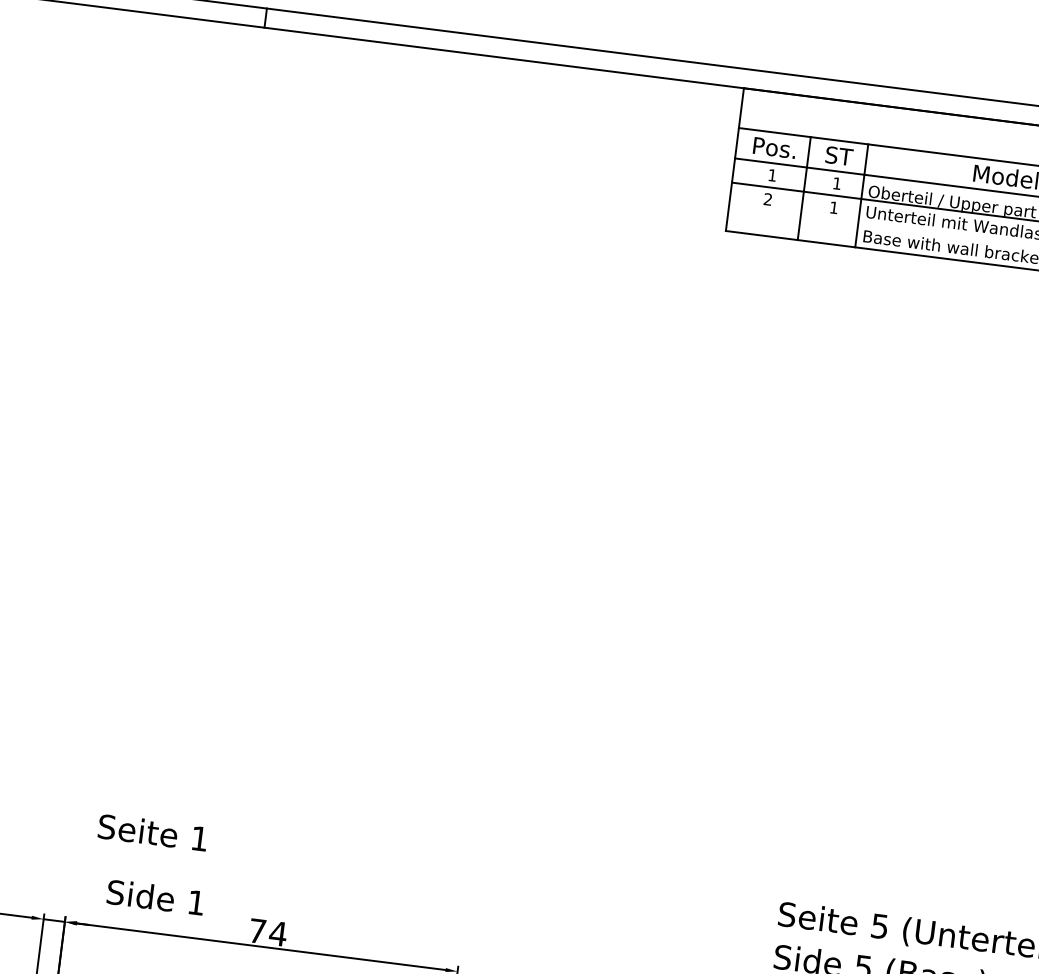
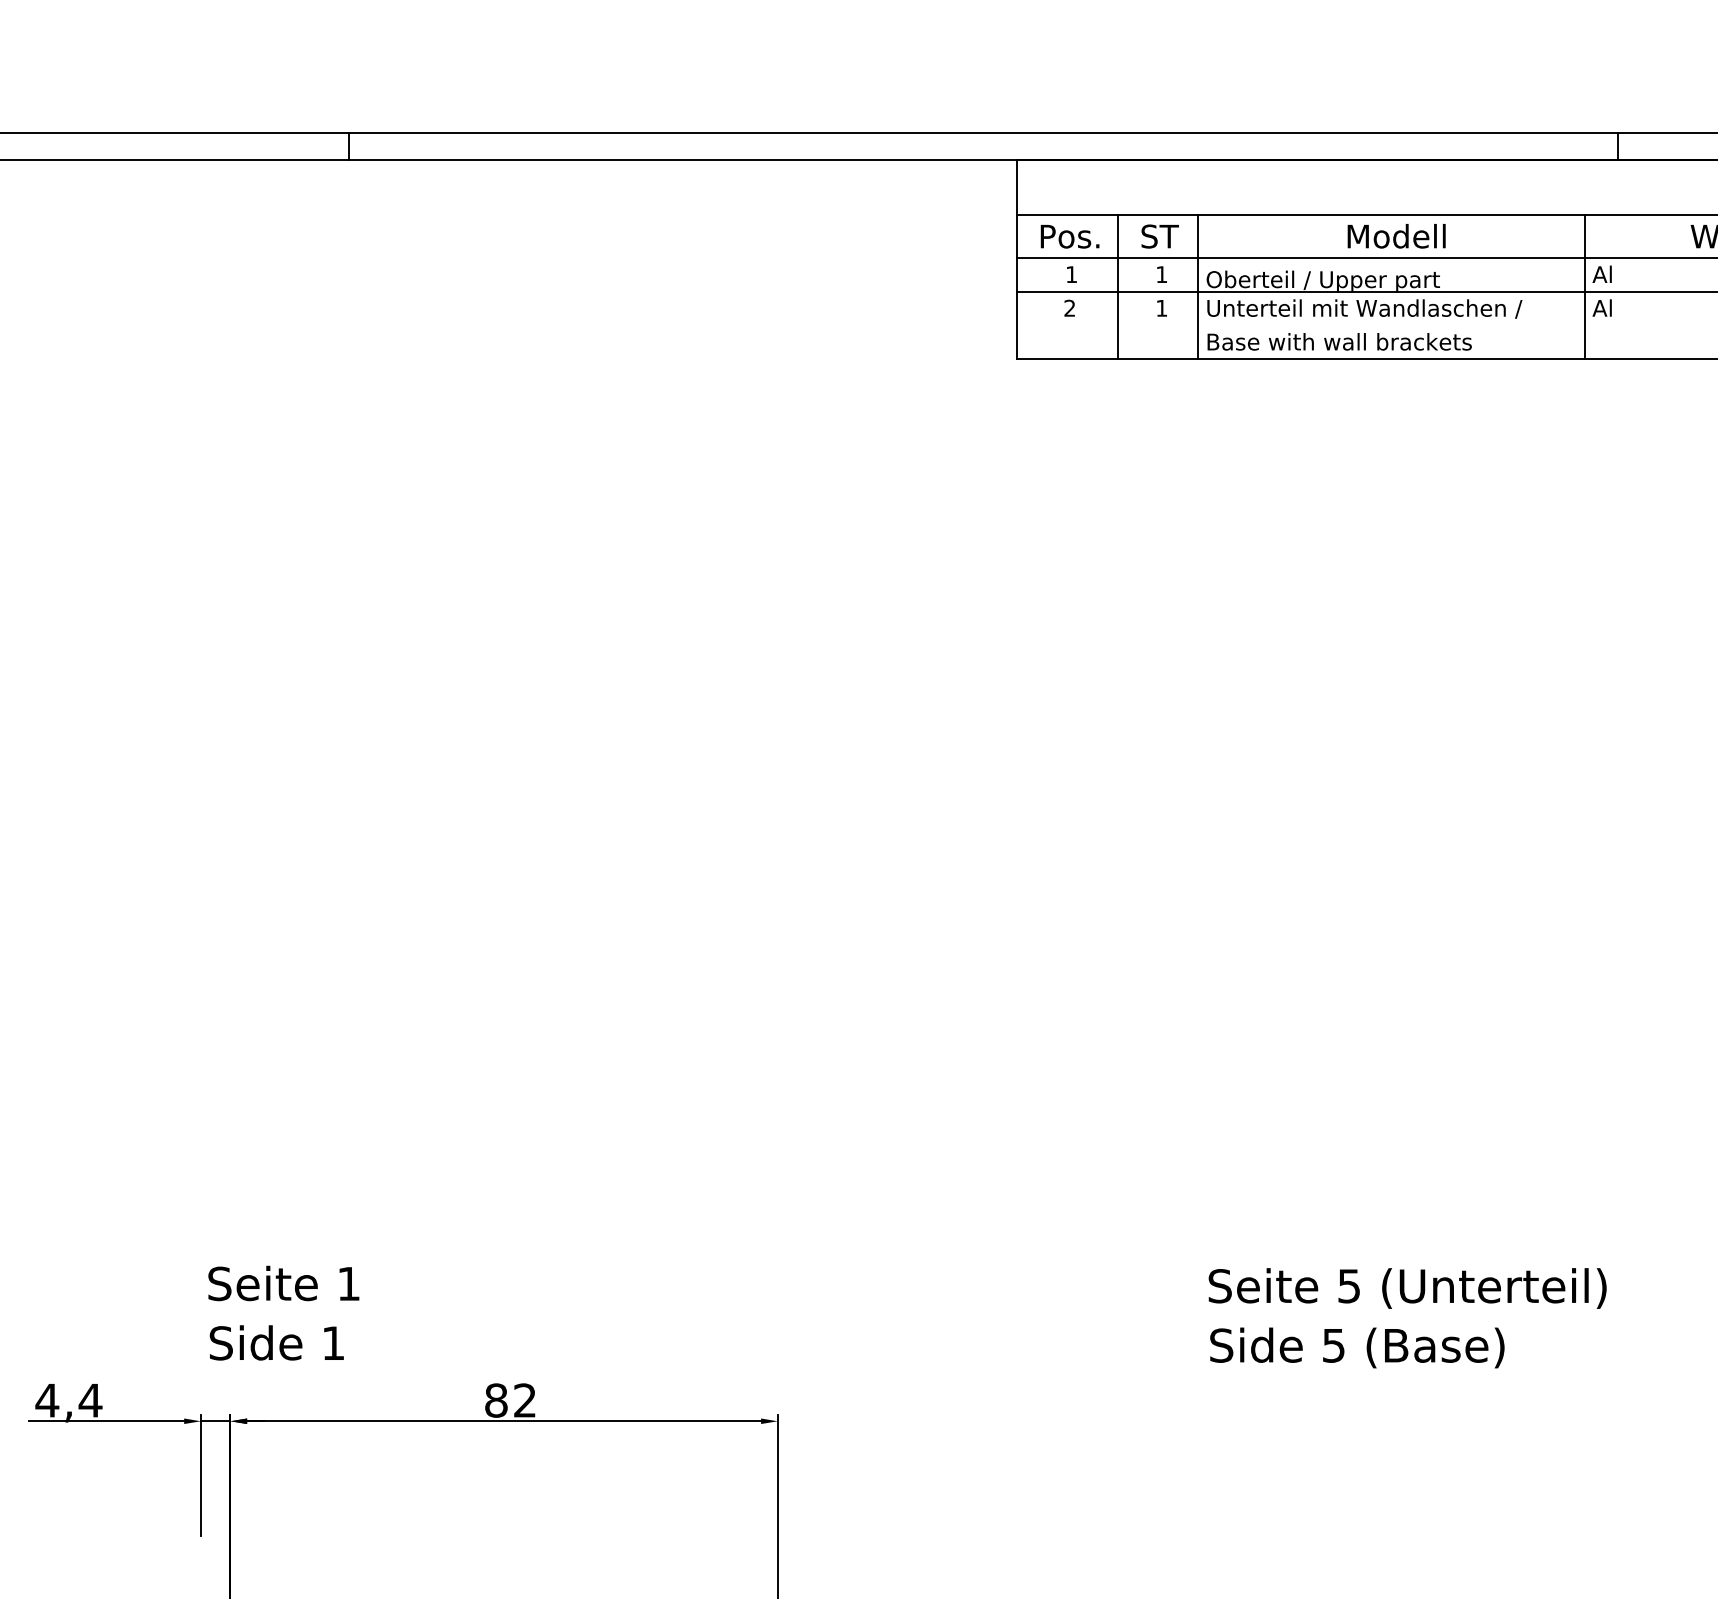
text: (152, 832) -> (283, 1283), moved
text: (155, 897) -> (276, 1342), moved
text: (268, 932) -> (511, 1400), 74 -> 82

